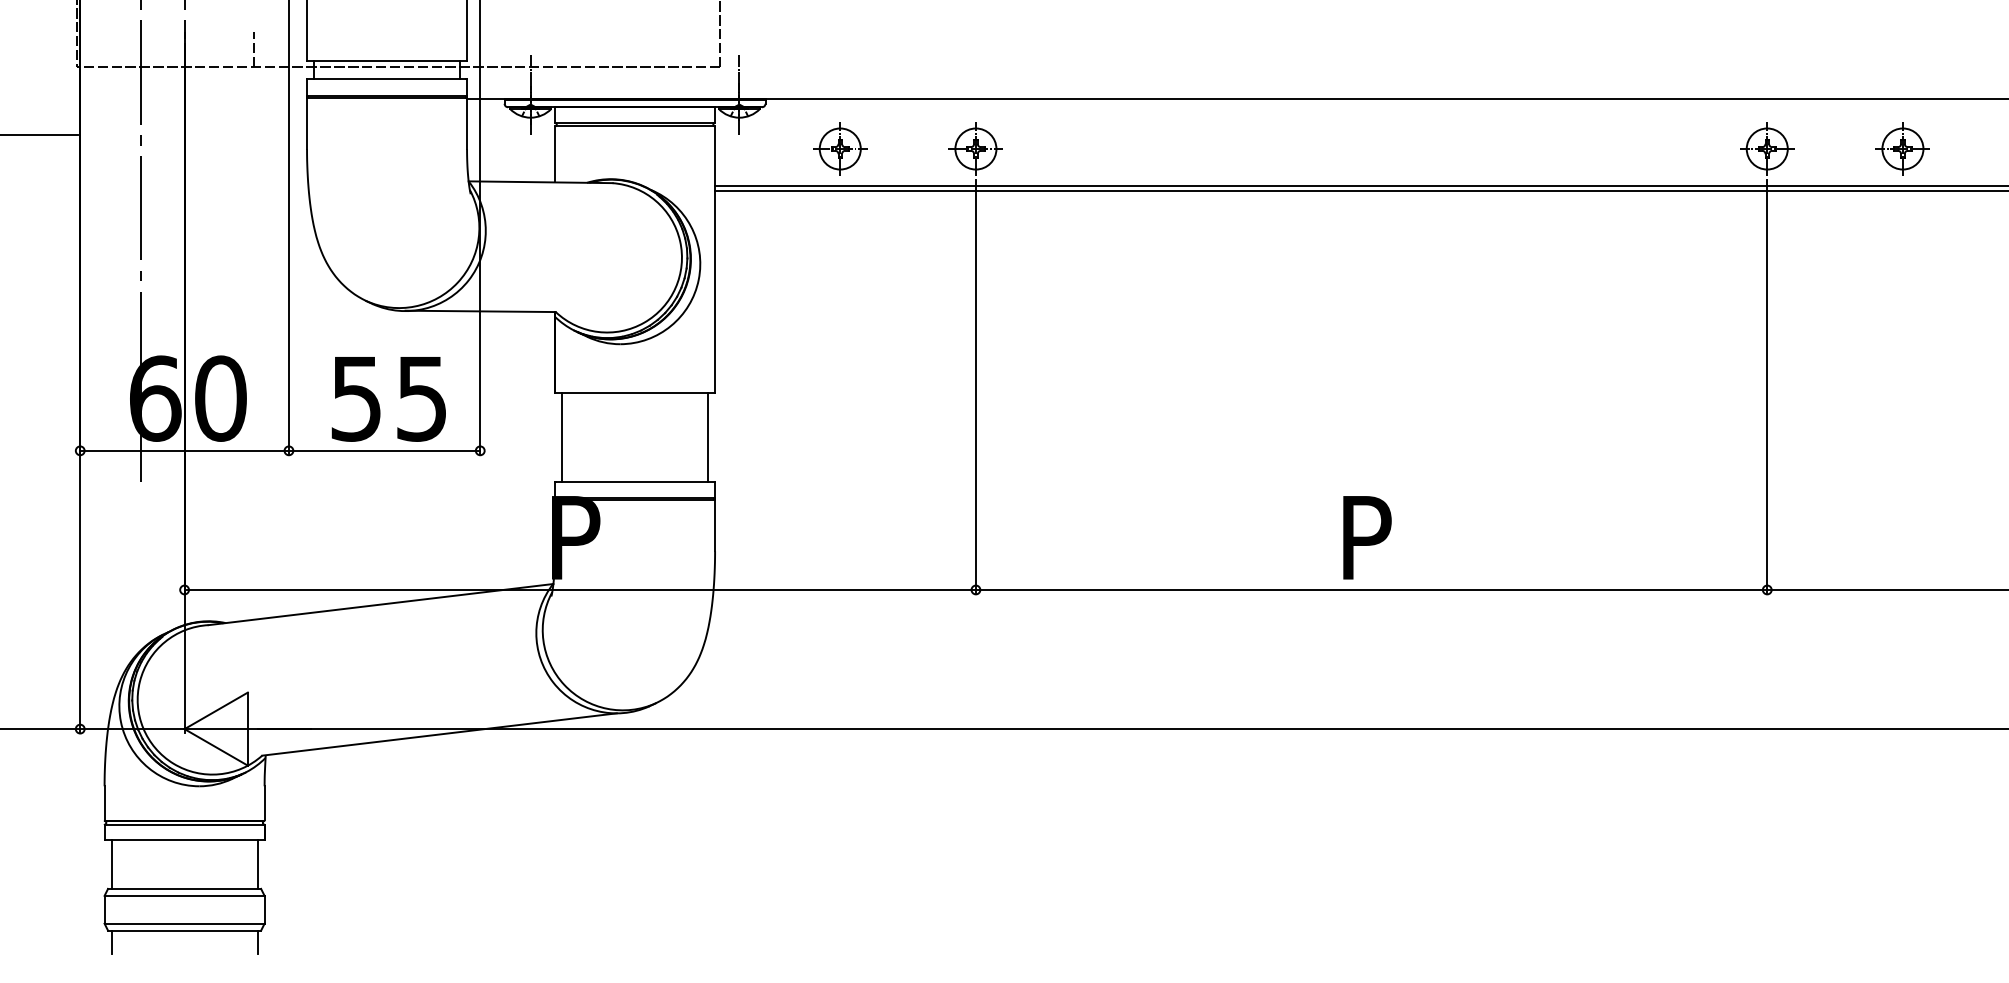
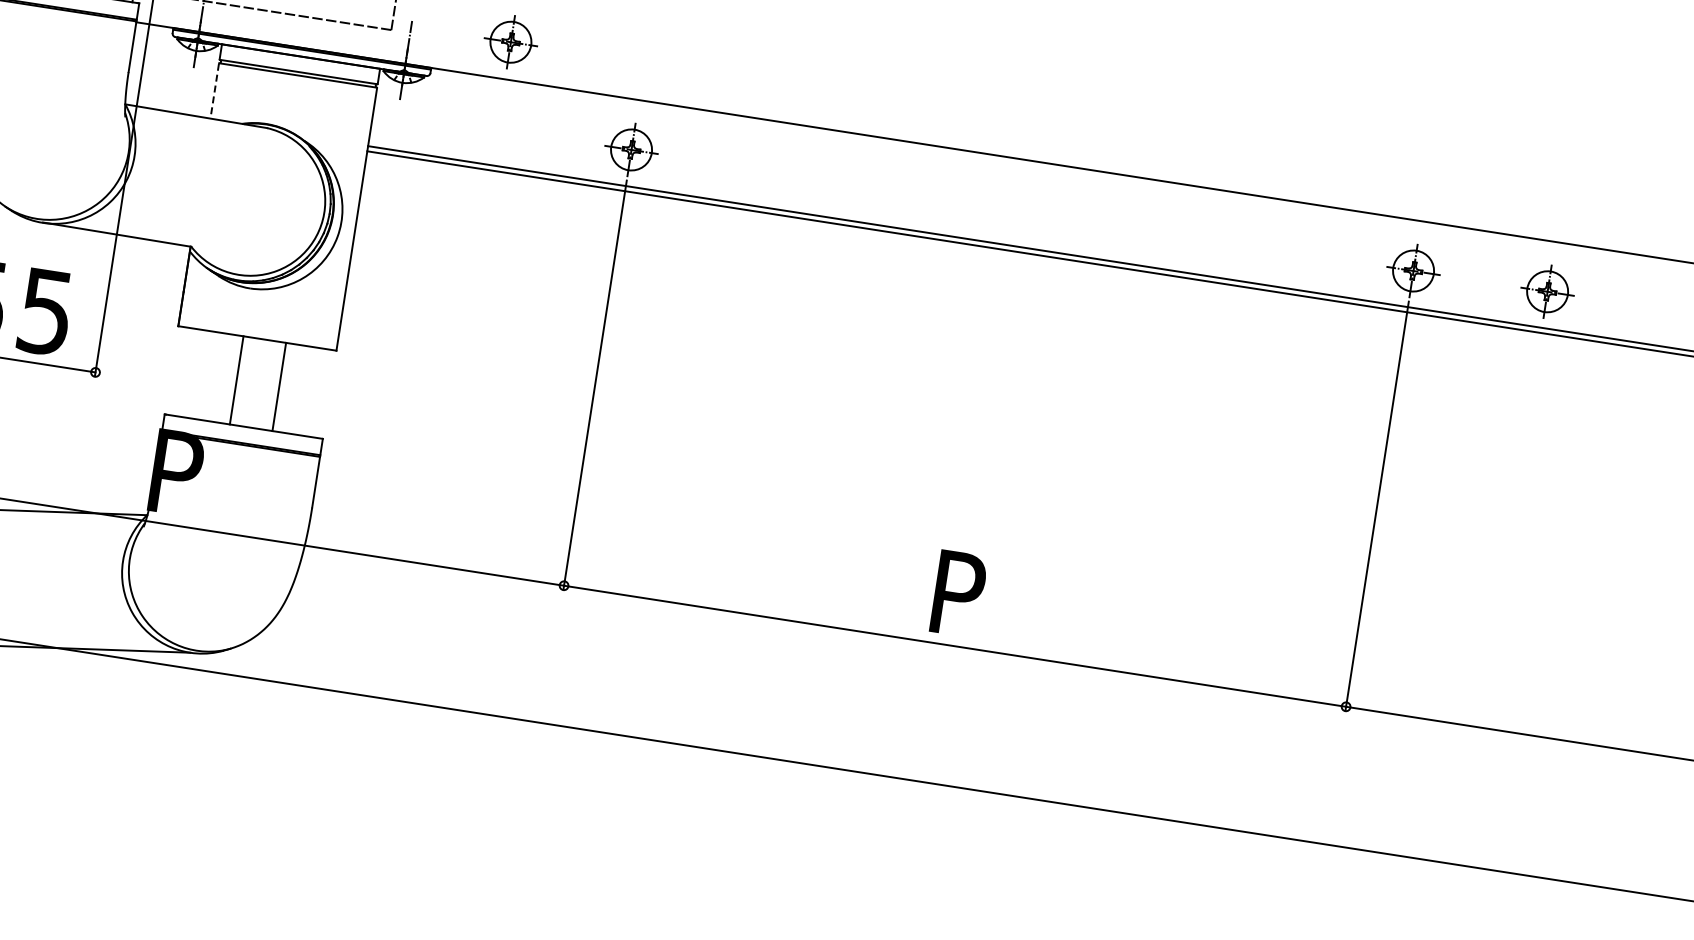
part: (840, 148) -> (511, 41), moved
line: (555, 154) -> (215, 91), solid -> dashed
line: (562, 436) -> (237, 379), moved
line: (708, 436) -> (279, 386), moved

